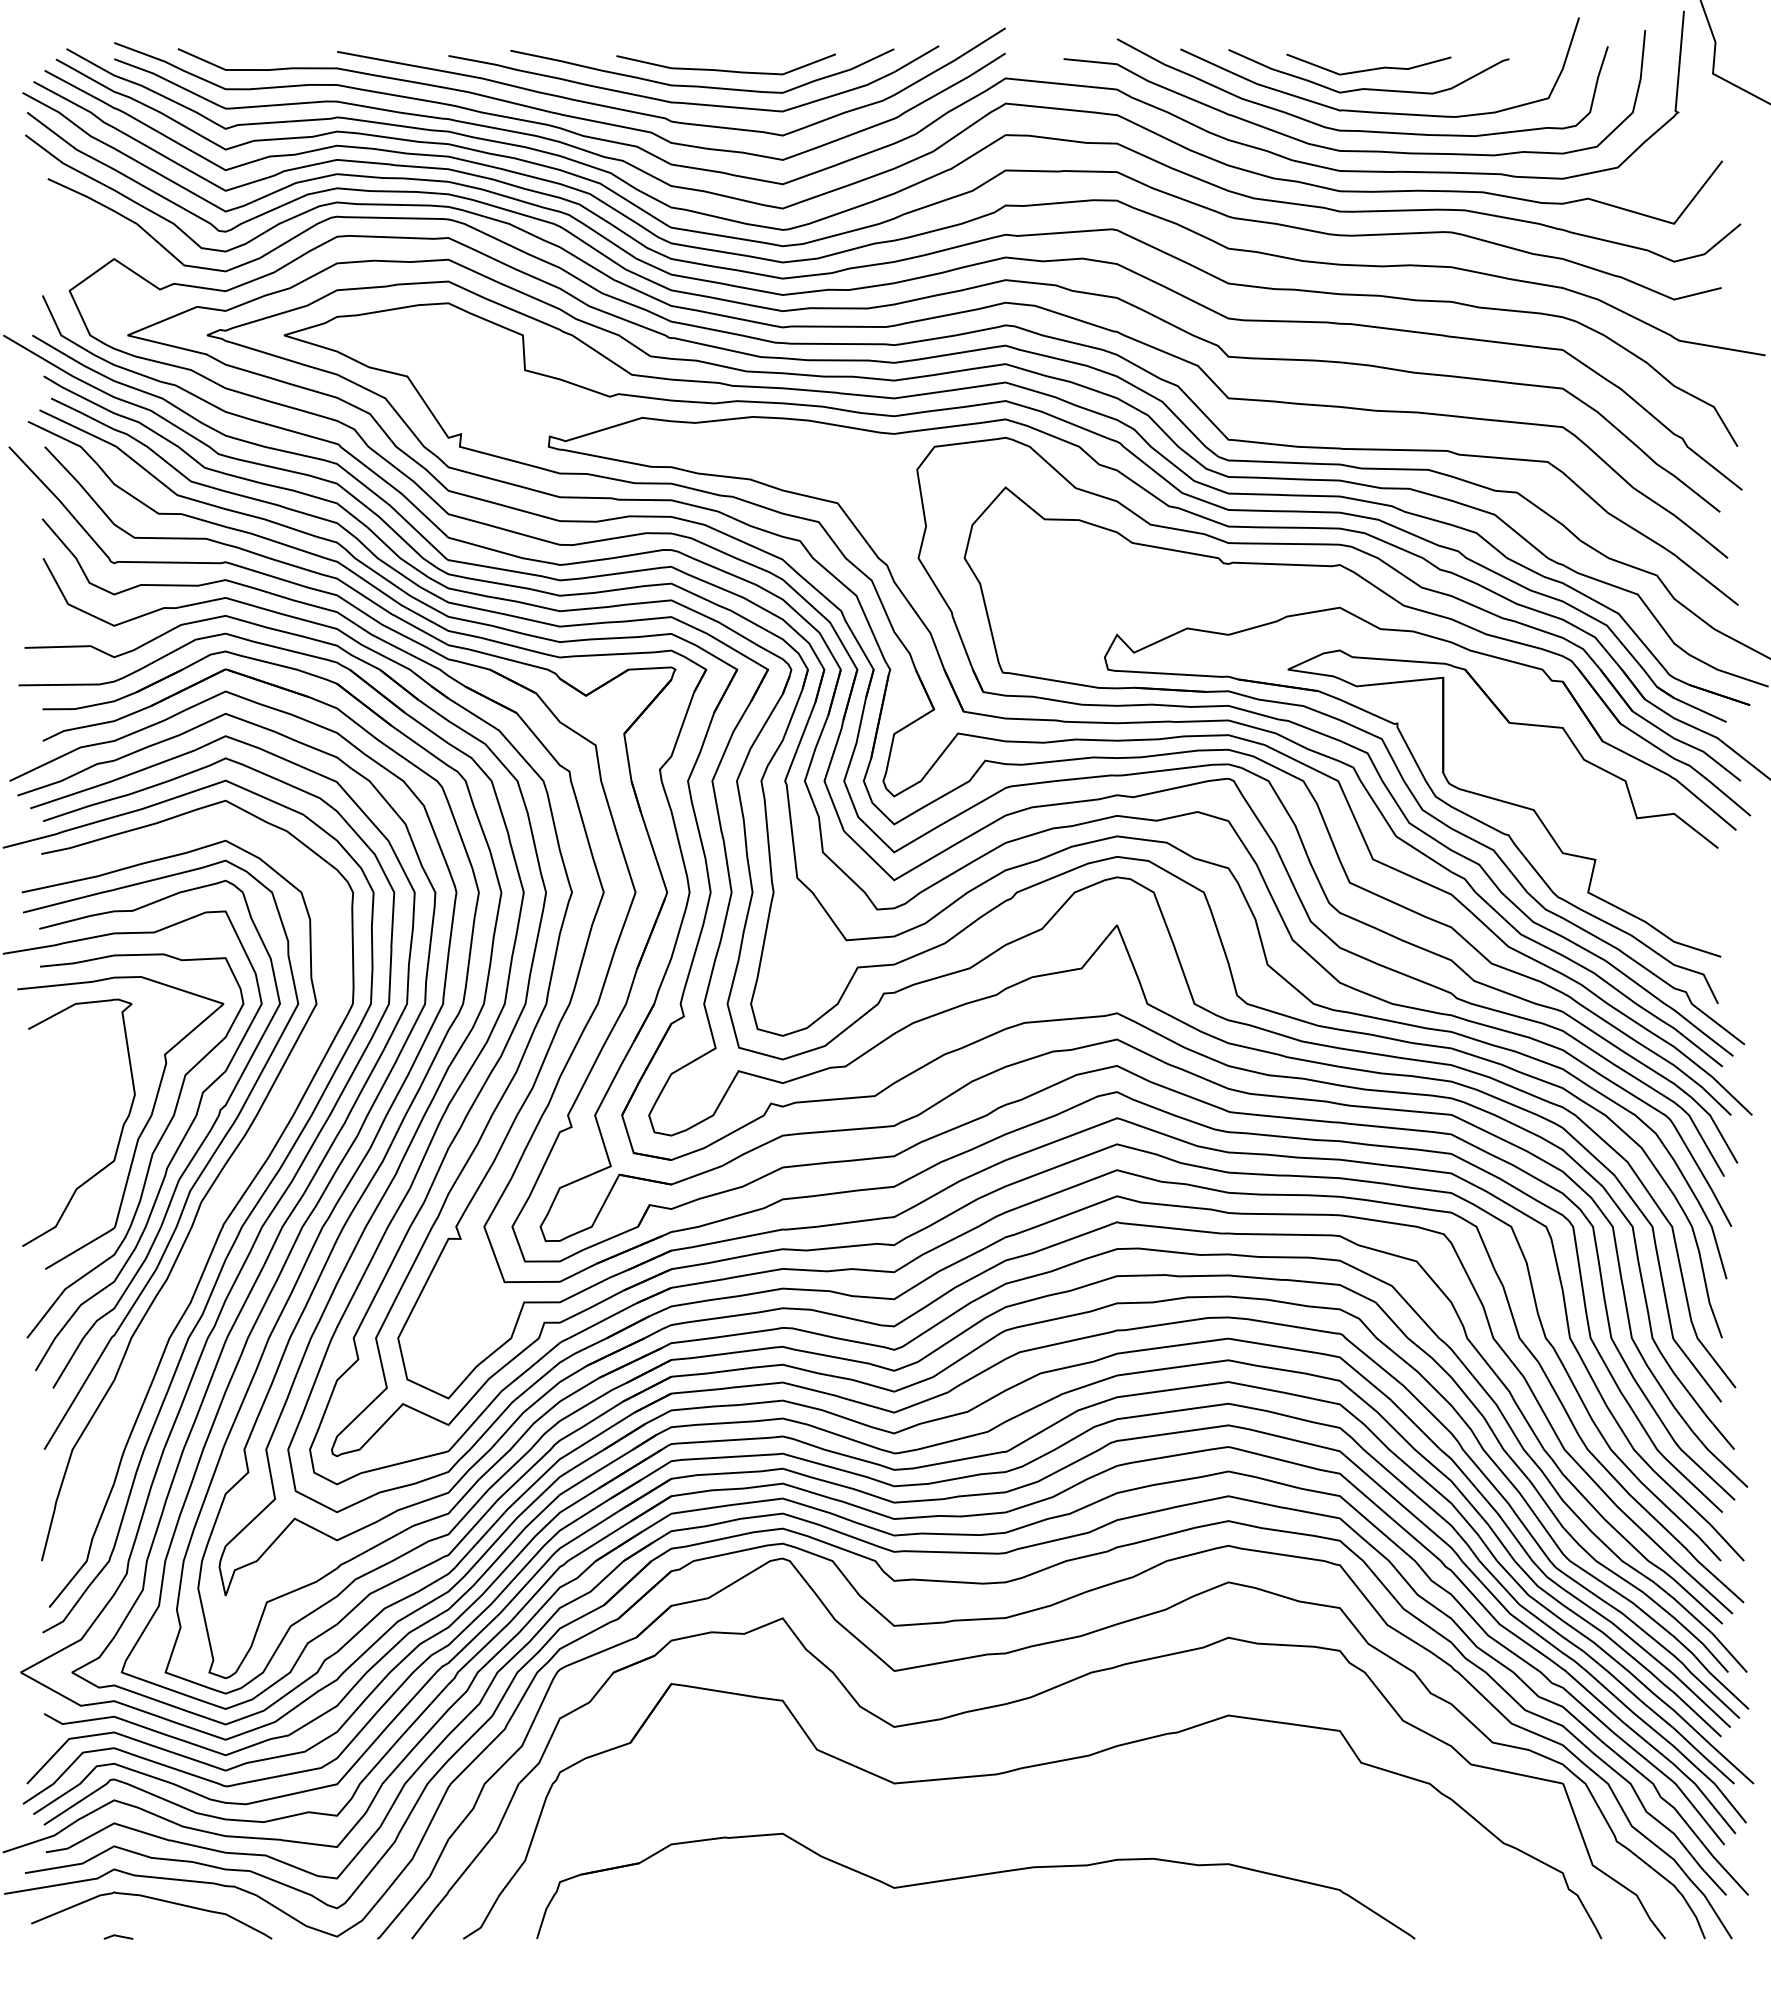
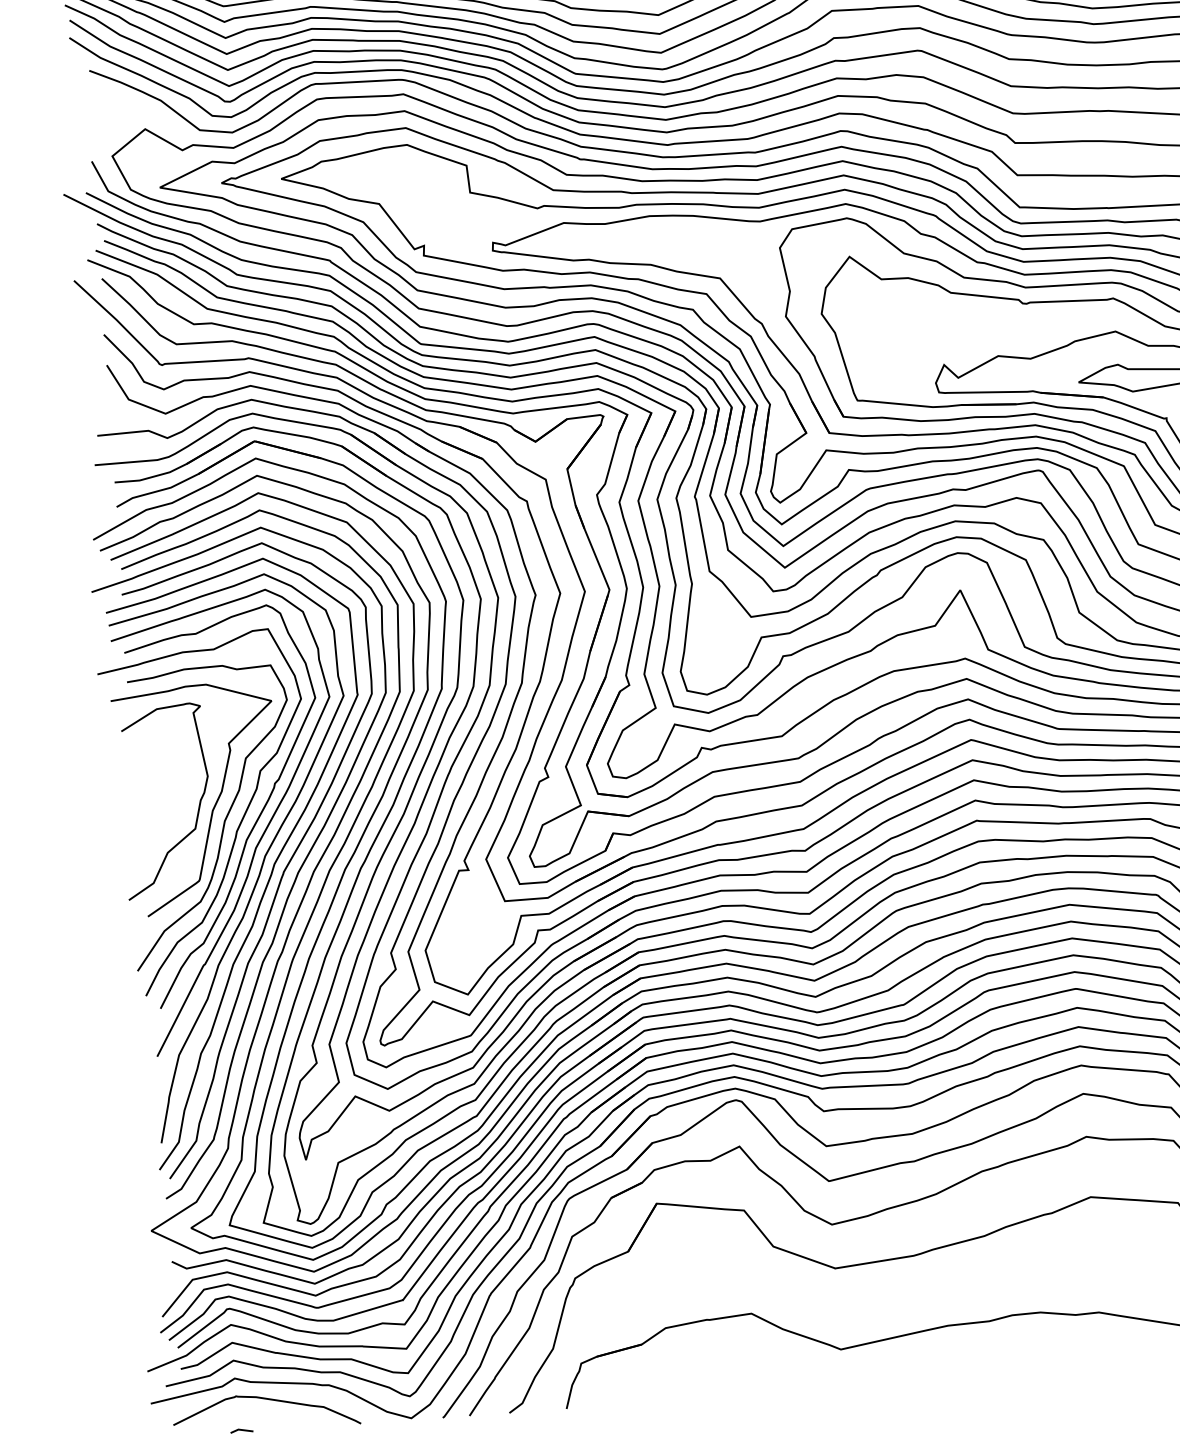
curve: (208, 1220) -> (271, 869), added

